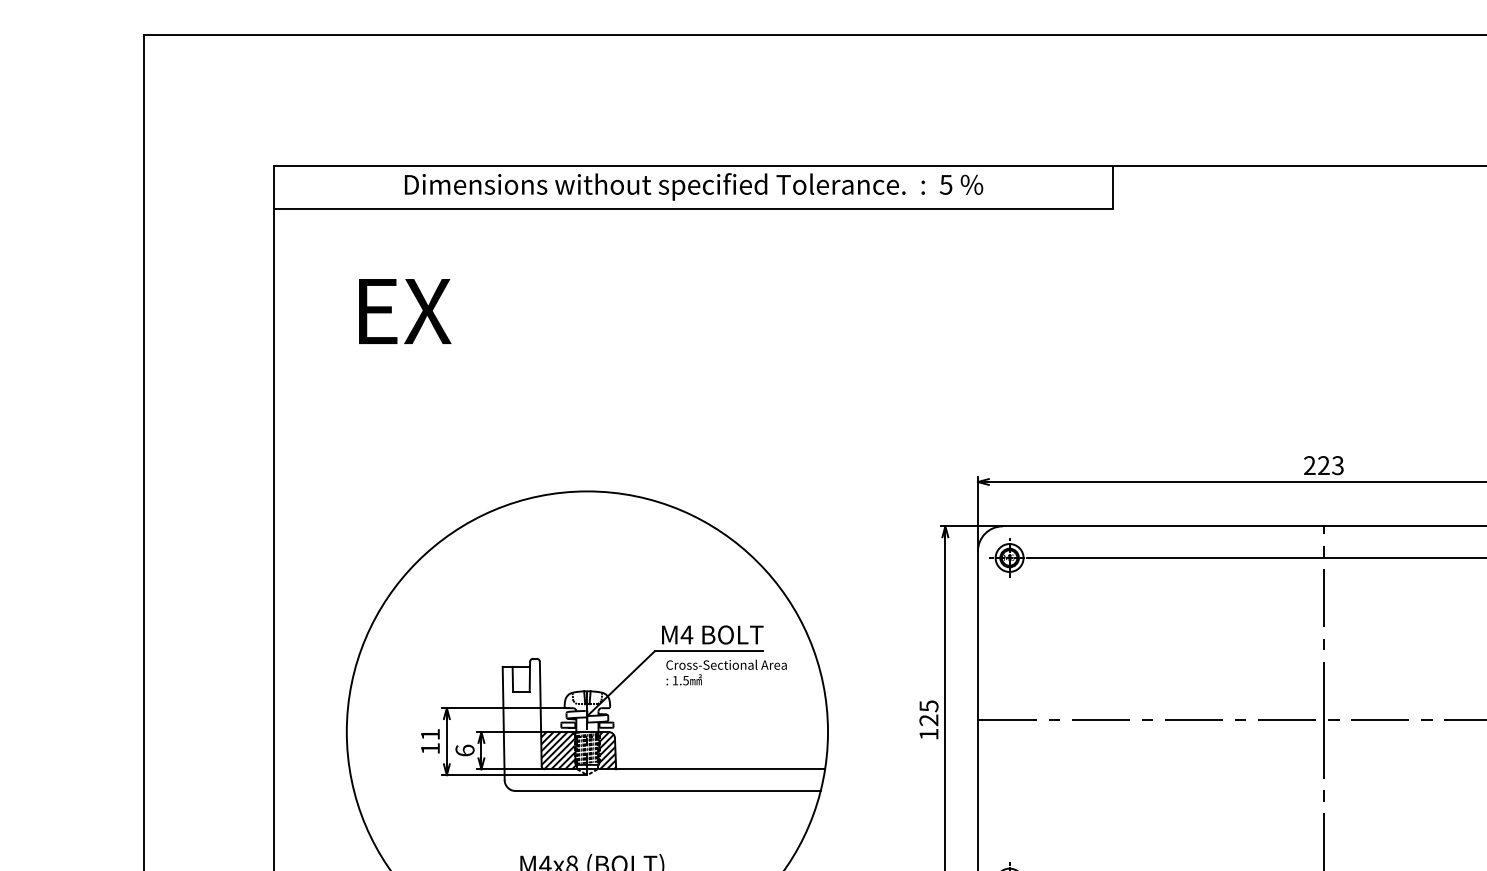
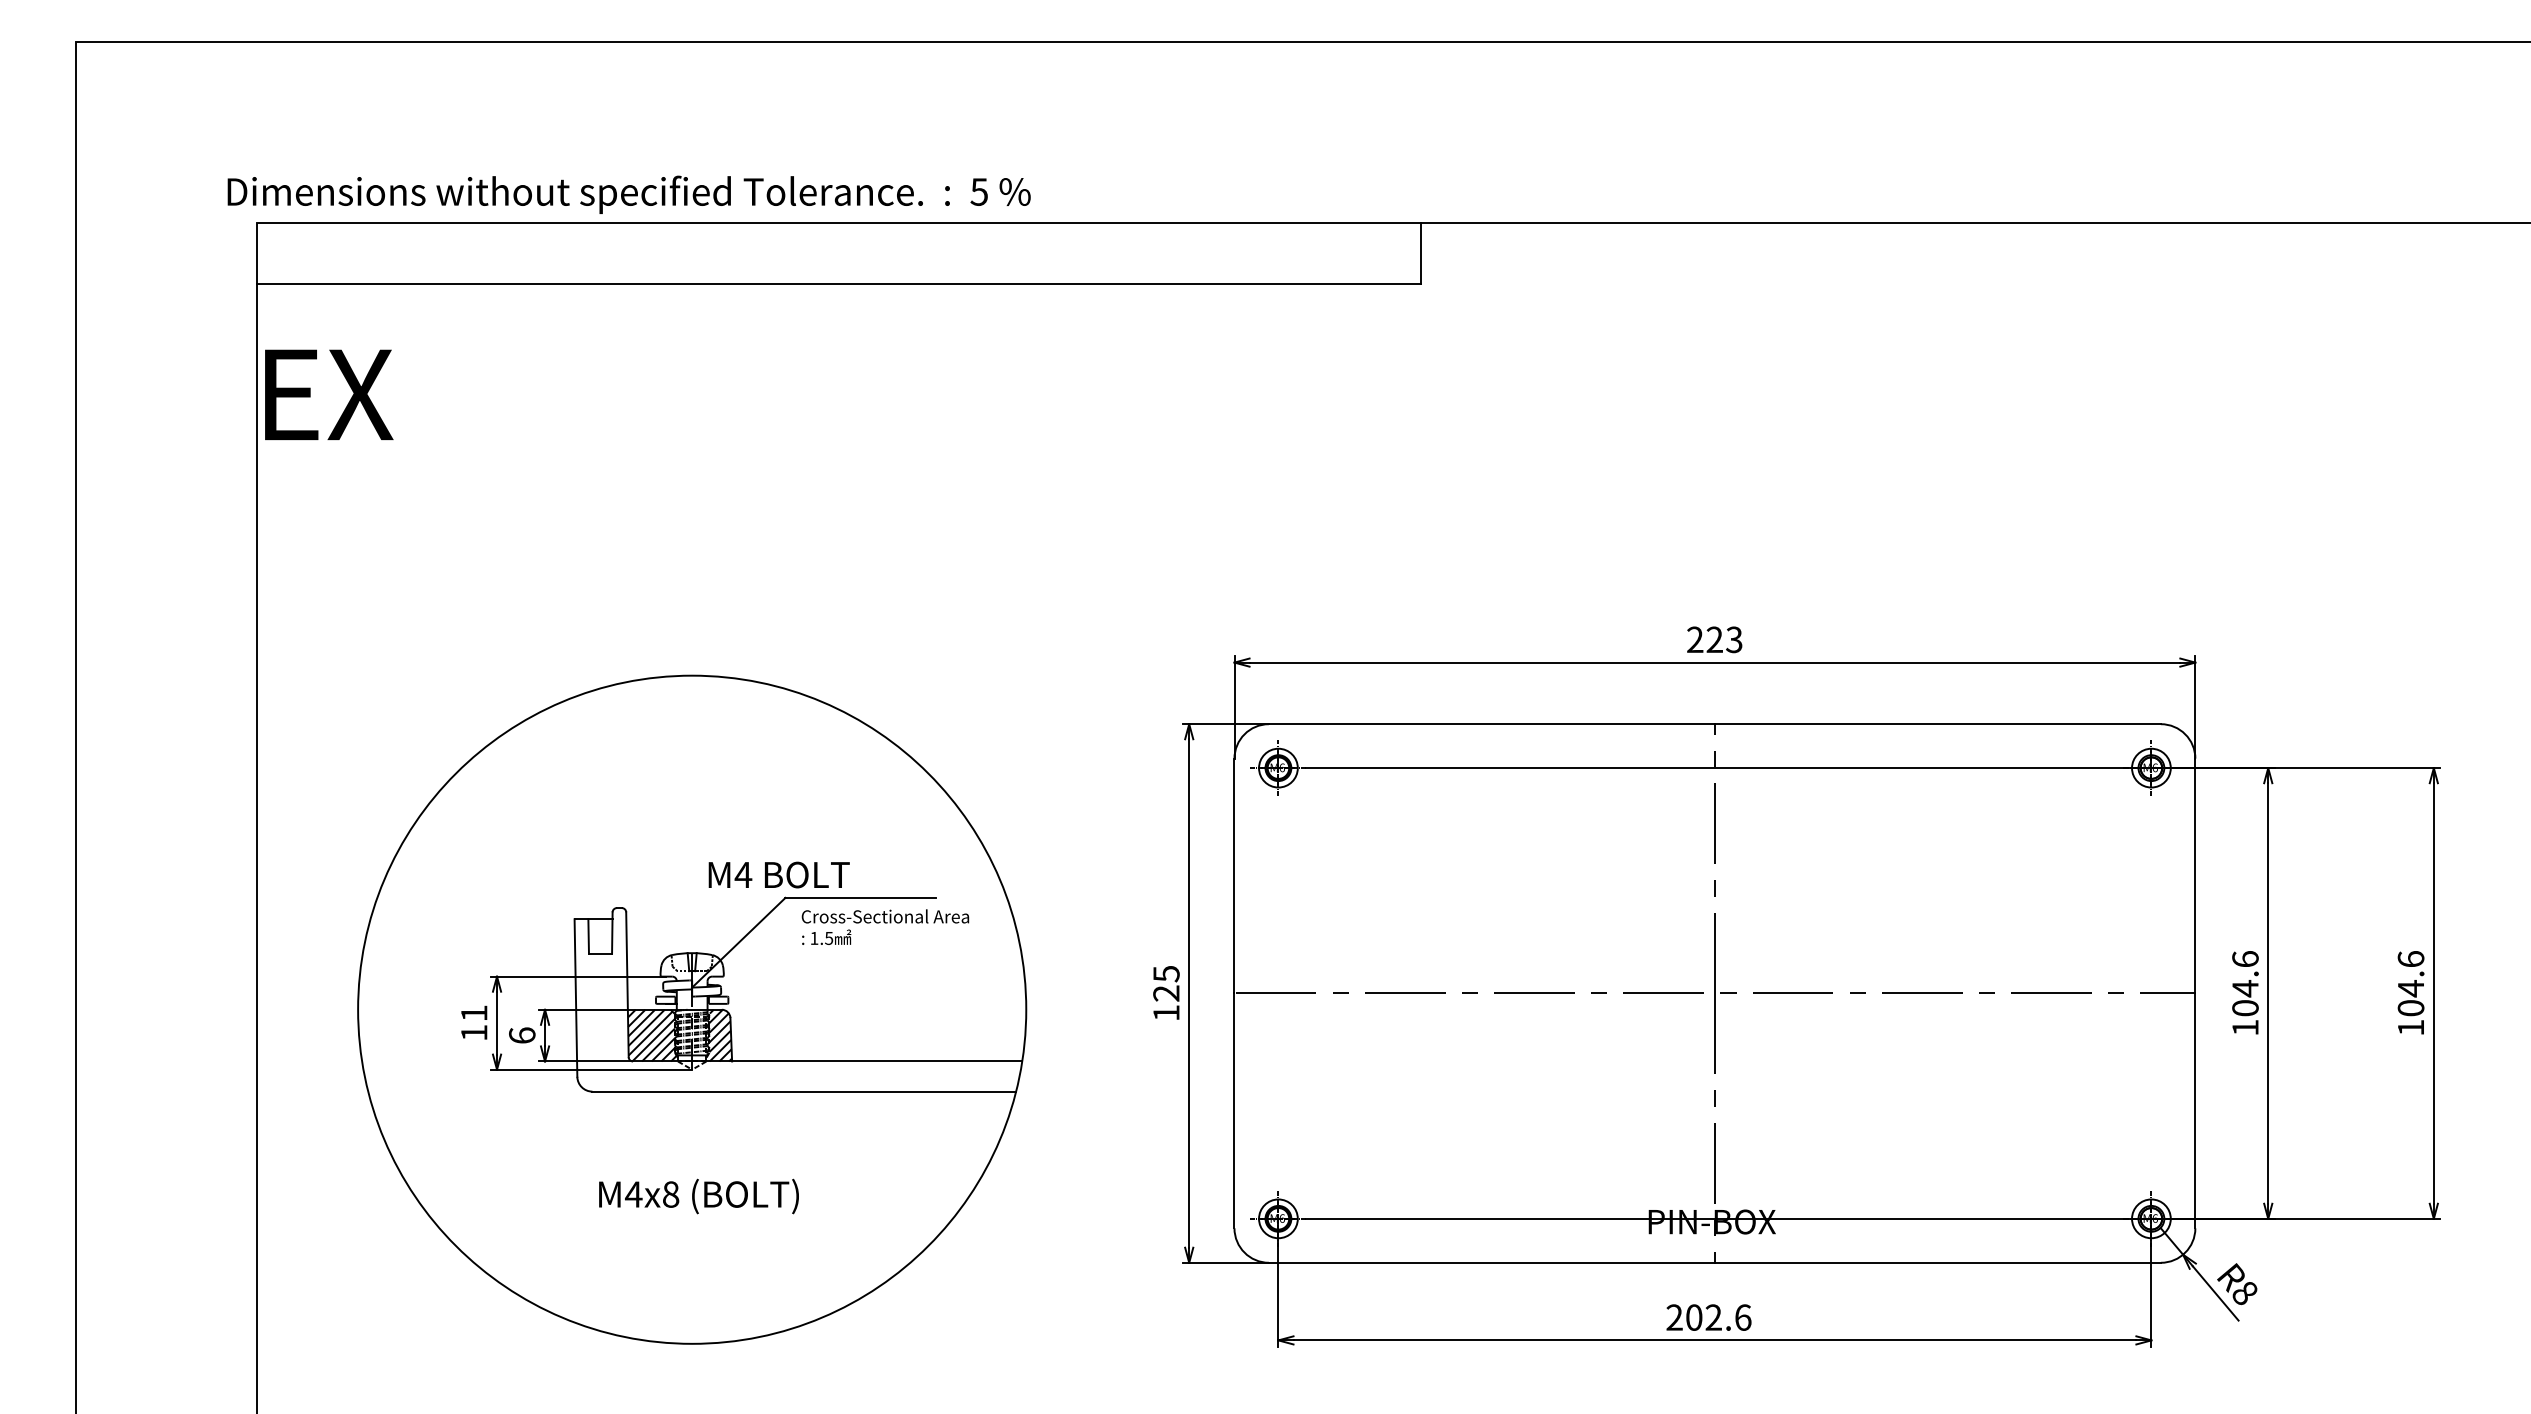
text: (693, 186) -> (628, 194), moved
text: (405, 311) -> (329, 394), moved
text: (712, 634) -> (778, 874), moved

